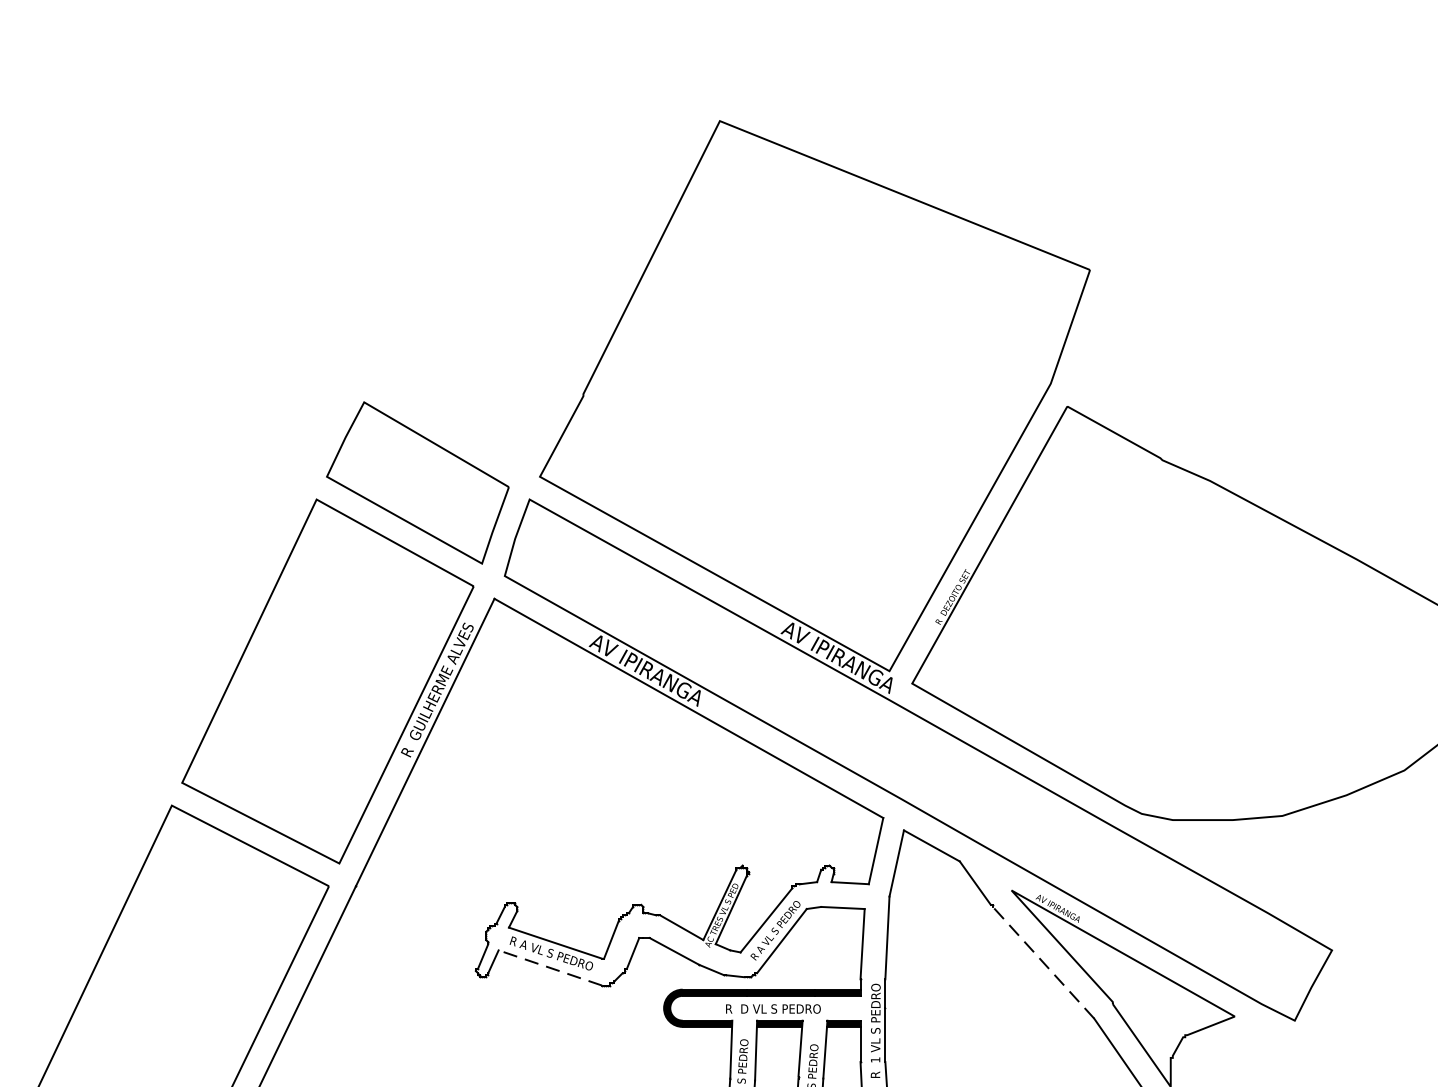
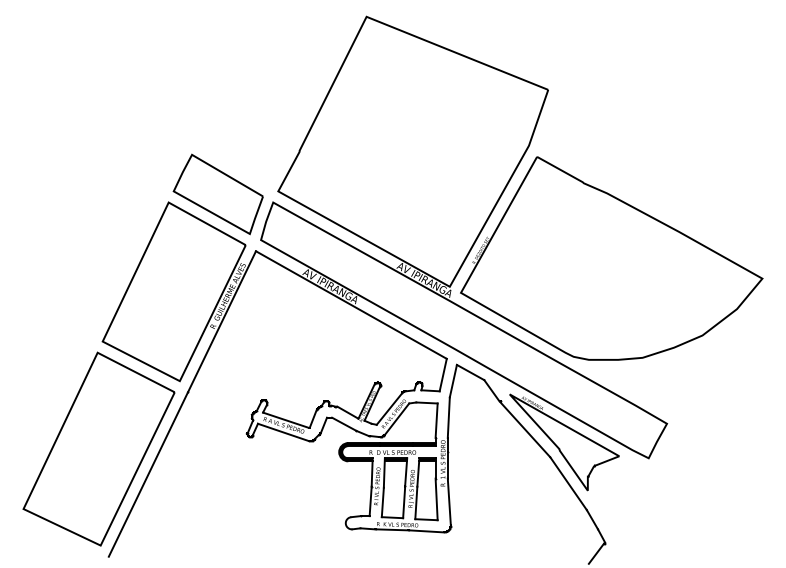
line: (1043, 962) -> (525, 429), dashed -> solid
line: (550, 968) -> (283, 432), dashed -> solid

